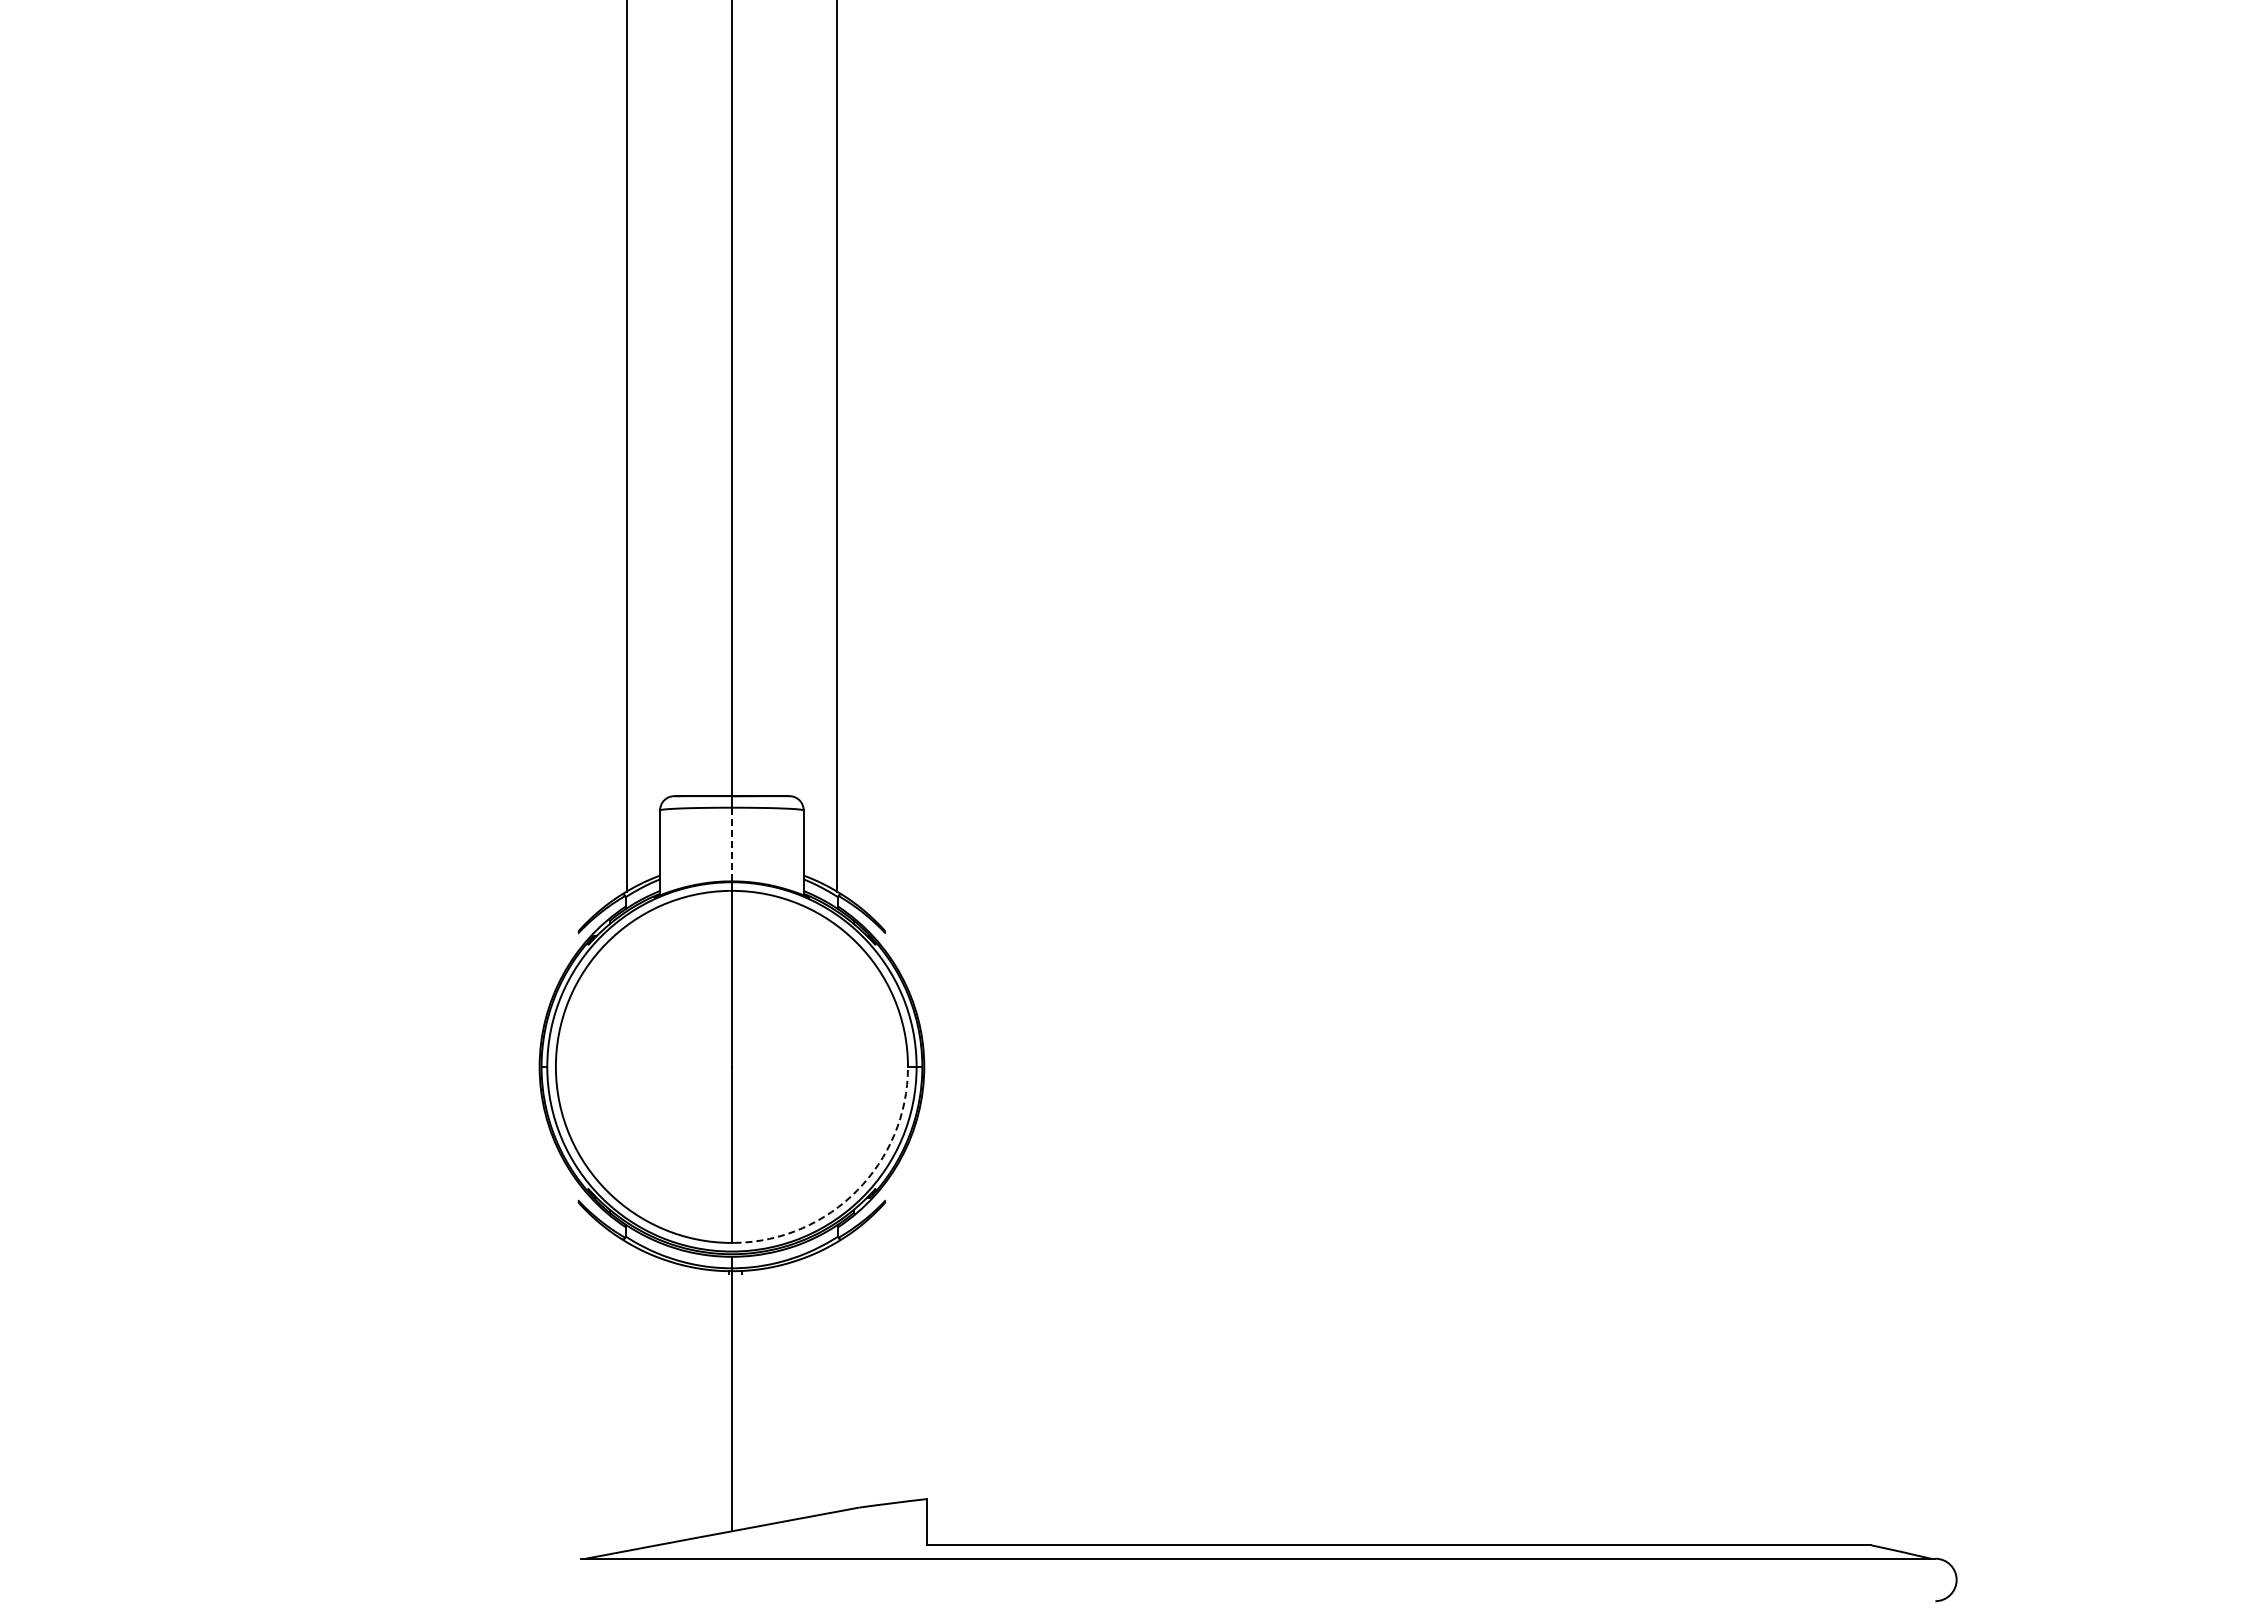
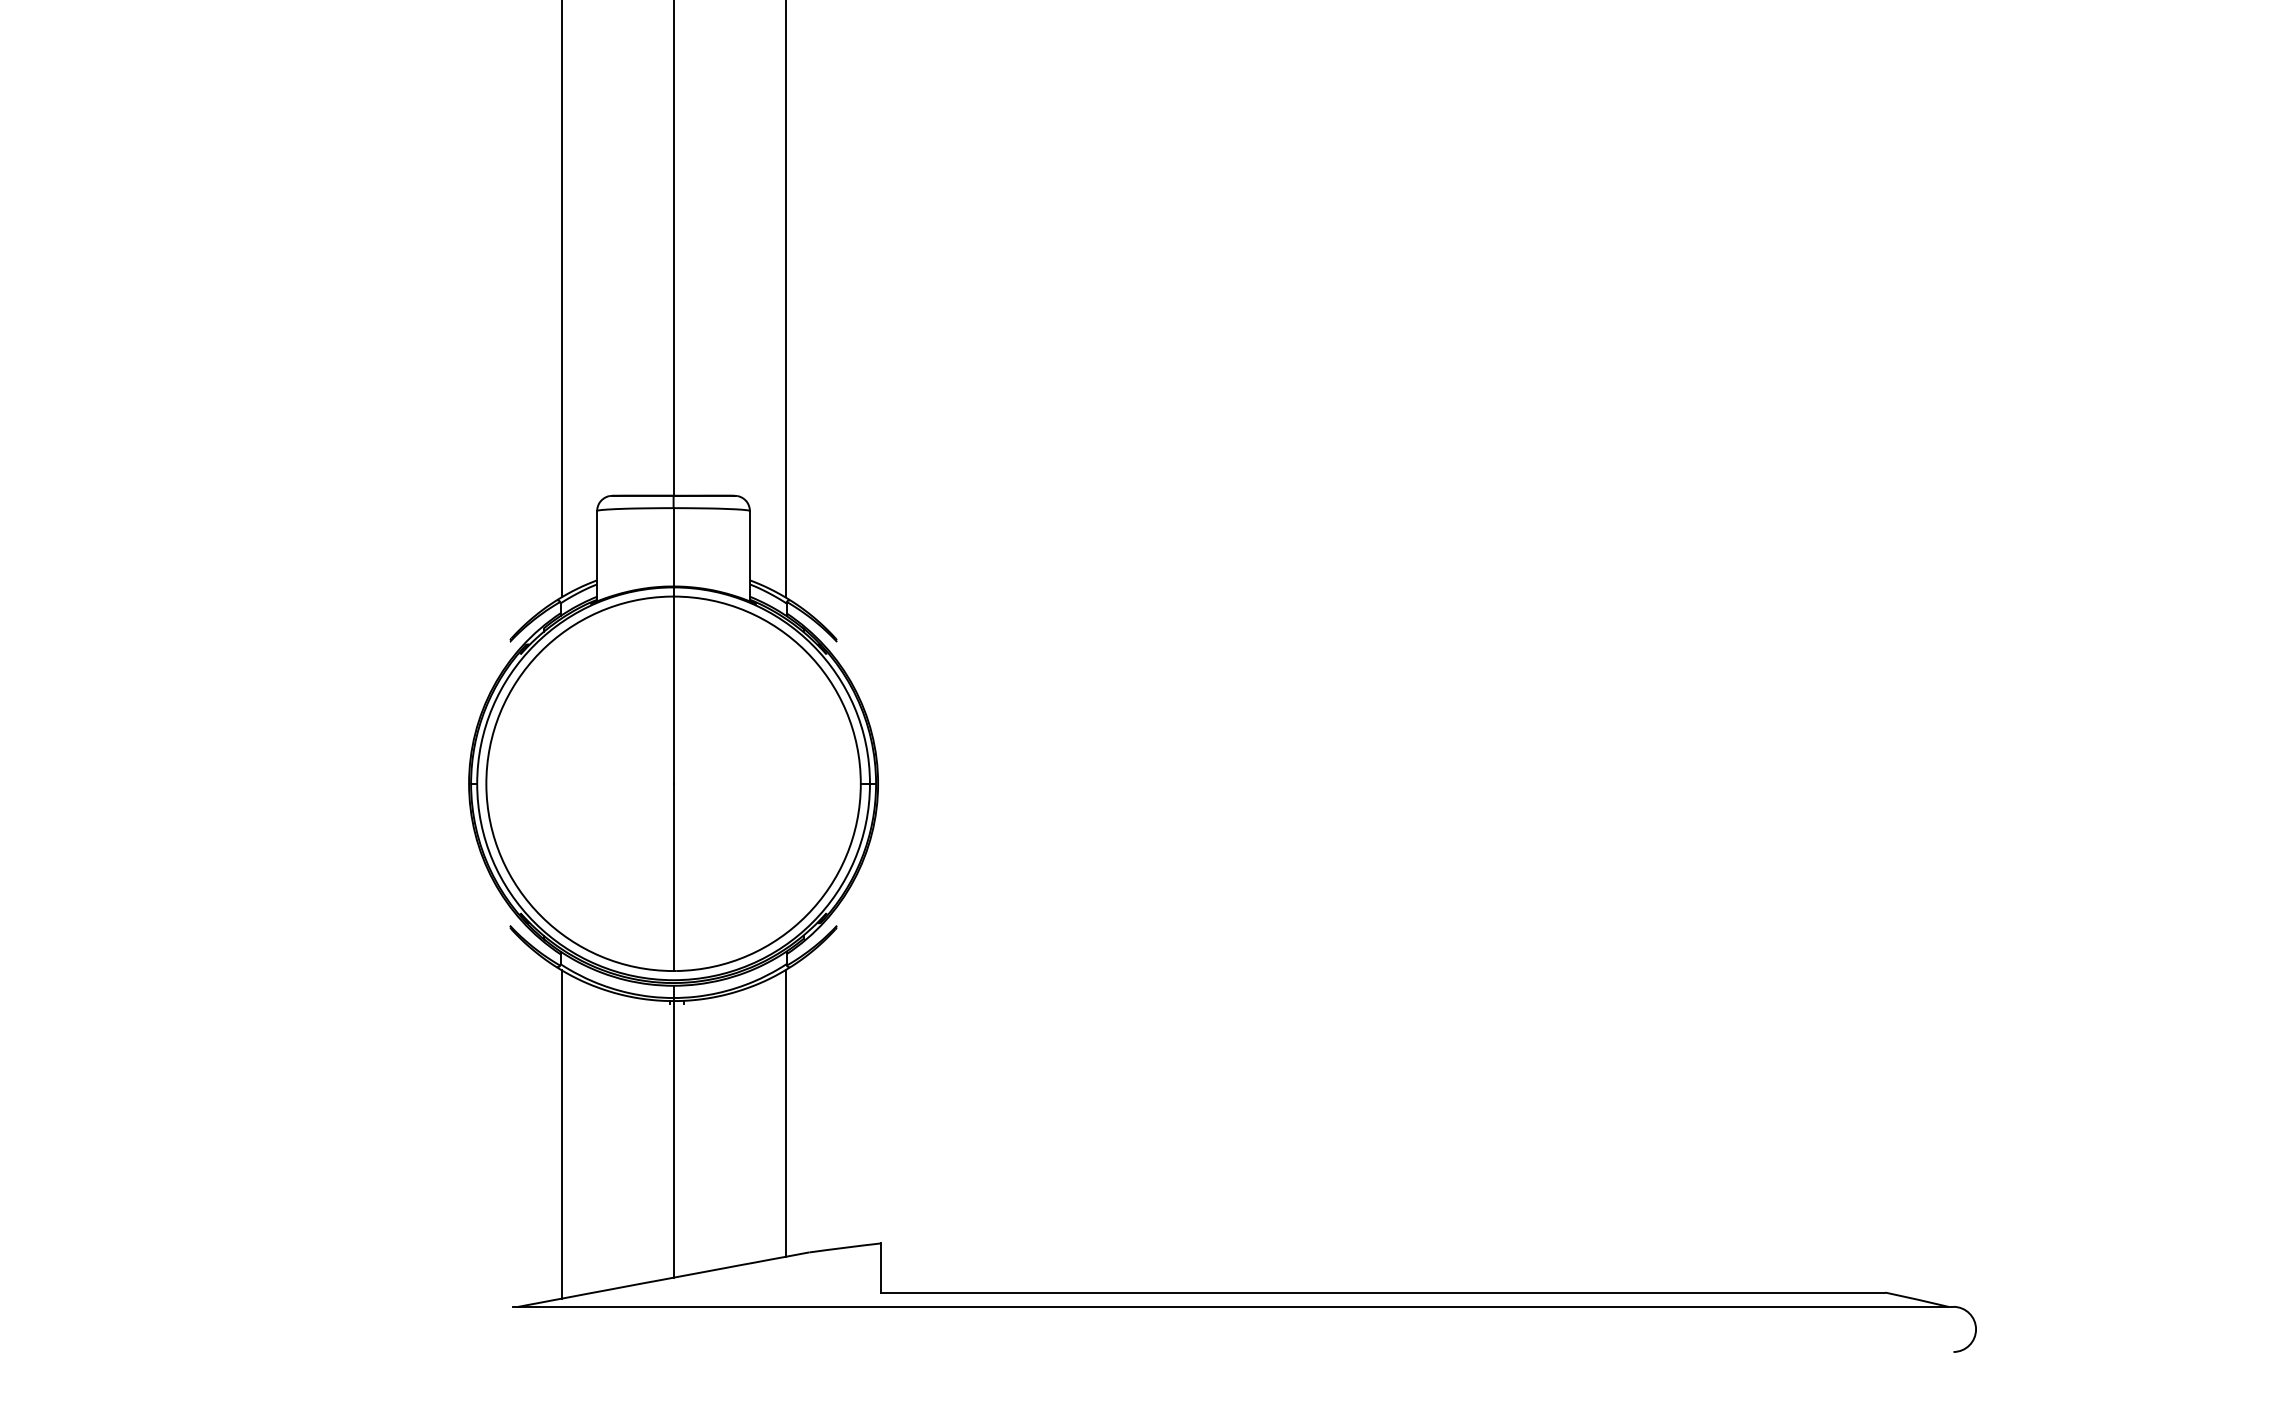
line: (731, 844) -> (673, 547), dashed -> solid
arc: (857, 1190) -> (807, 915), dashed -> solid
line: (837, 1376) -> (785, 1113), added
line: (626, 1396) -> (561, 1134), added

